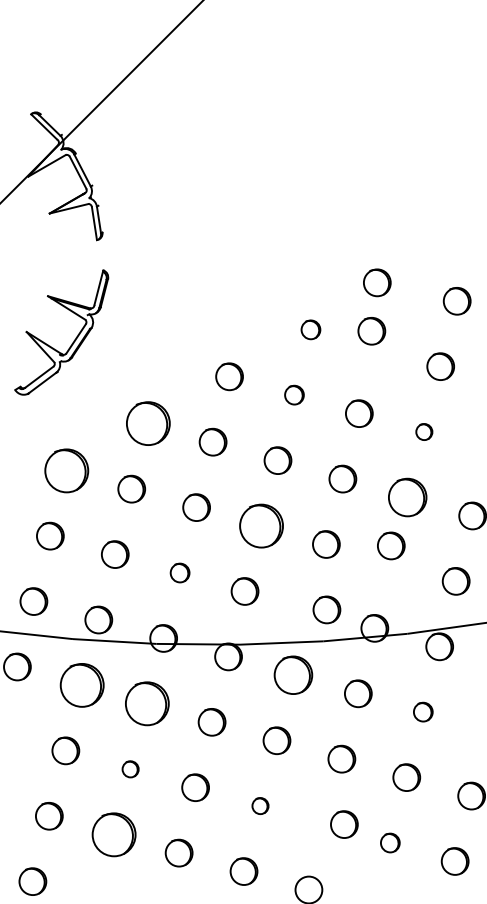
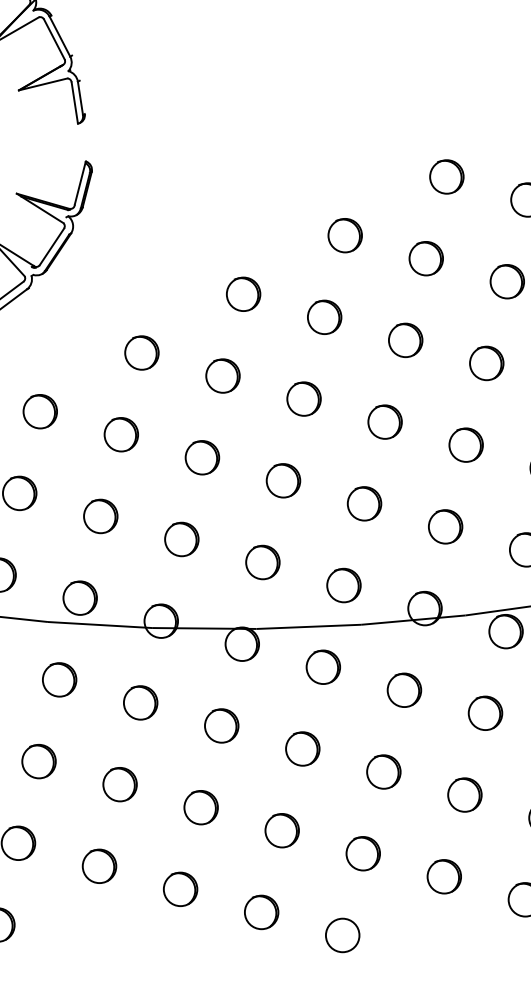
part: (377, 282) -> (447, 176), moved
part: (310, 329) -> (344, 235), size x1.43
part: (371, 331) -> (425, 258), moved
part: (294, 394) -> (324, 316), size x1.43
part: (147, 423) -> (141, 352), size x0.62
part: (424, 431) -> (487, 362), size x1.67
part: (66, 470) -> (39, 411), size x0.62
part: (407, 497) -> (465, 445), size x0.71
part: (261, 525) -> (283, 480), size x0.62
part: (391, 545) -> (445, 526), moved
part: (179, 572) -> (181, 538), size x1.43
part: (326, 609) -> (343, 585), moved
part: (293, 675) -> (323, 667), size x0.71
part: (82, 685) -> (59, 679), size x0.62
part: (146, 703) -> (139, 702), size x0.62
part: (423, 711) -> (485, 712), size x1.43
circle: (130, 769) -> (119, 784), size x1.67
part: (260, 805) -> (282, 829), size x1.67
circle: (344, 824) -> (363, 853), moved
part: (114, 834) -> (99, 866), size x0.62
part: (390, 842) -> (444, 876), size x1.43

